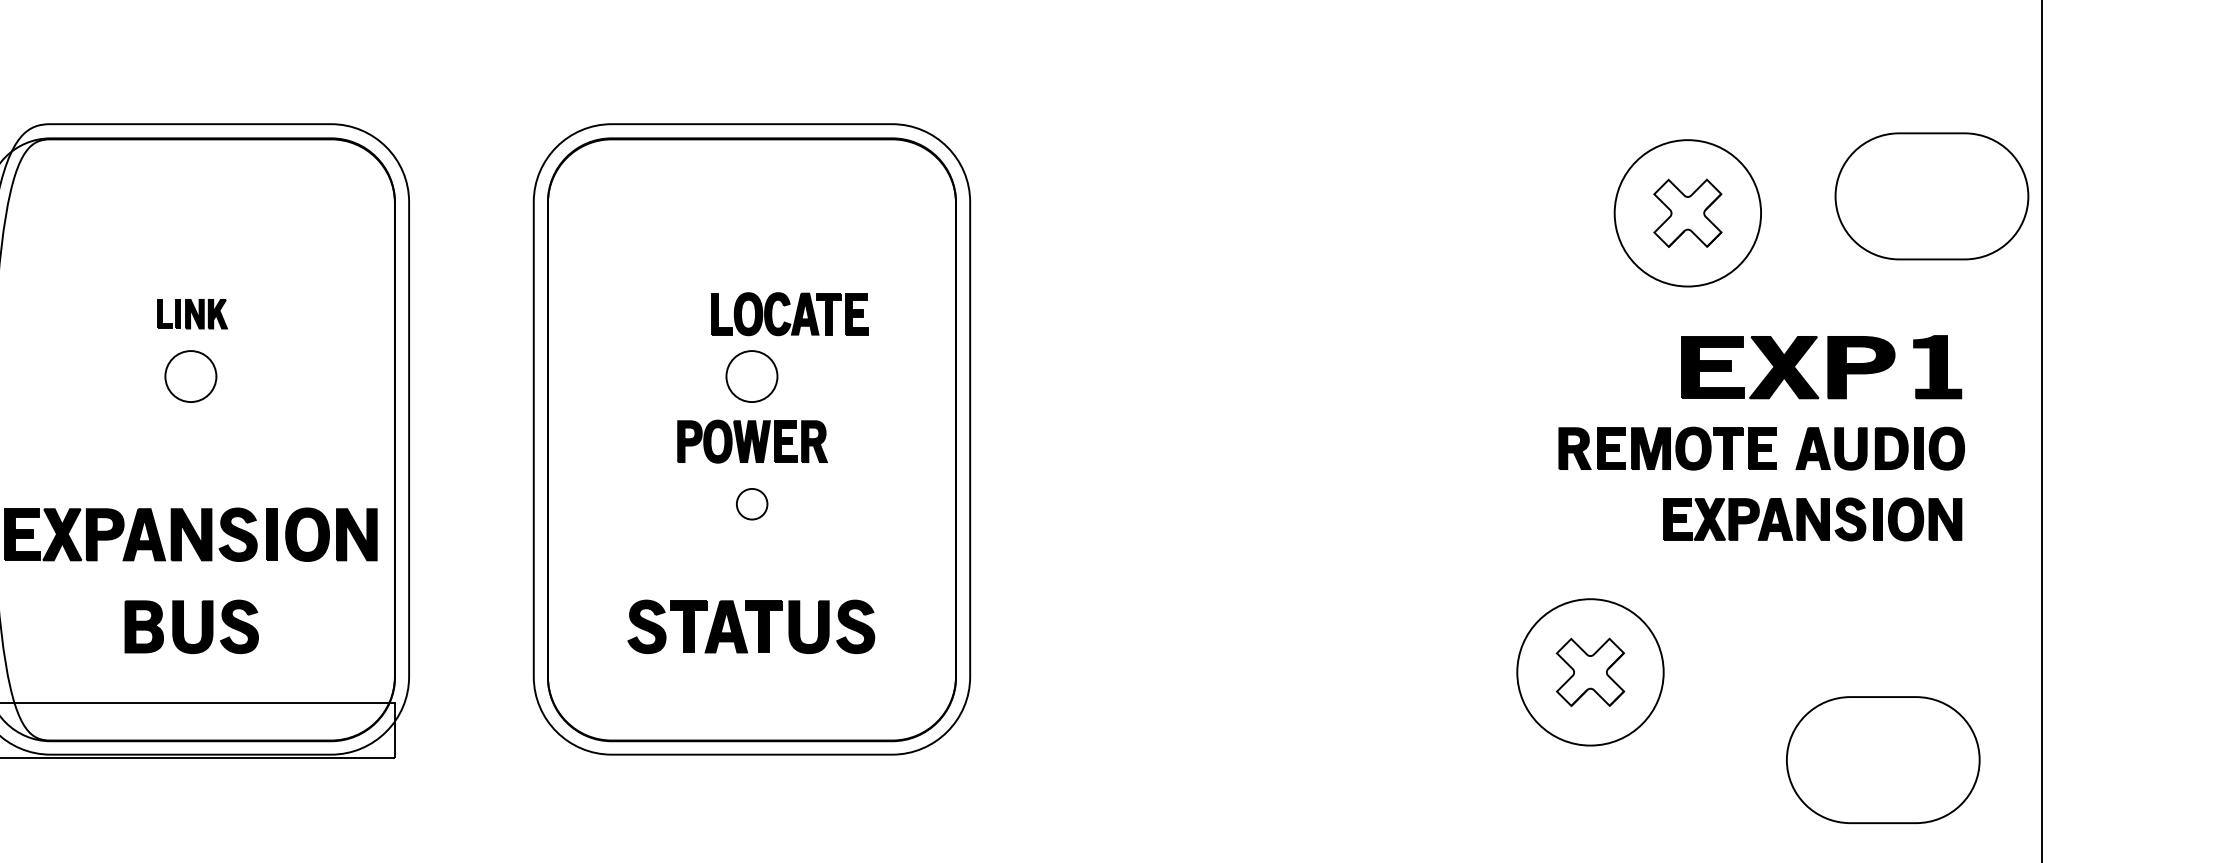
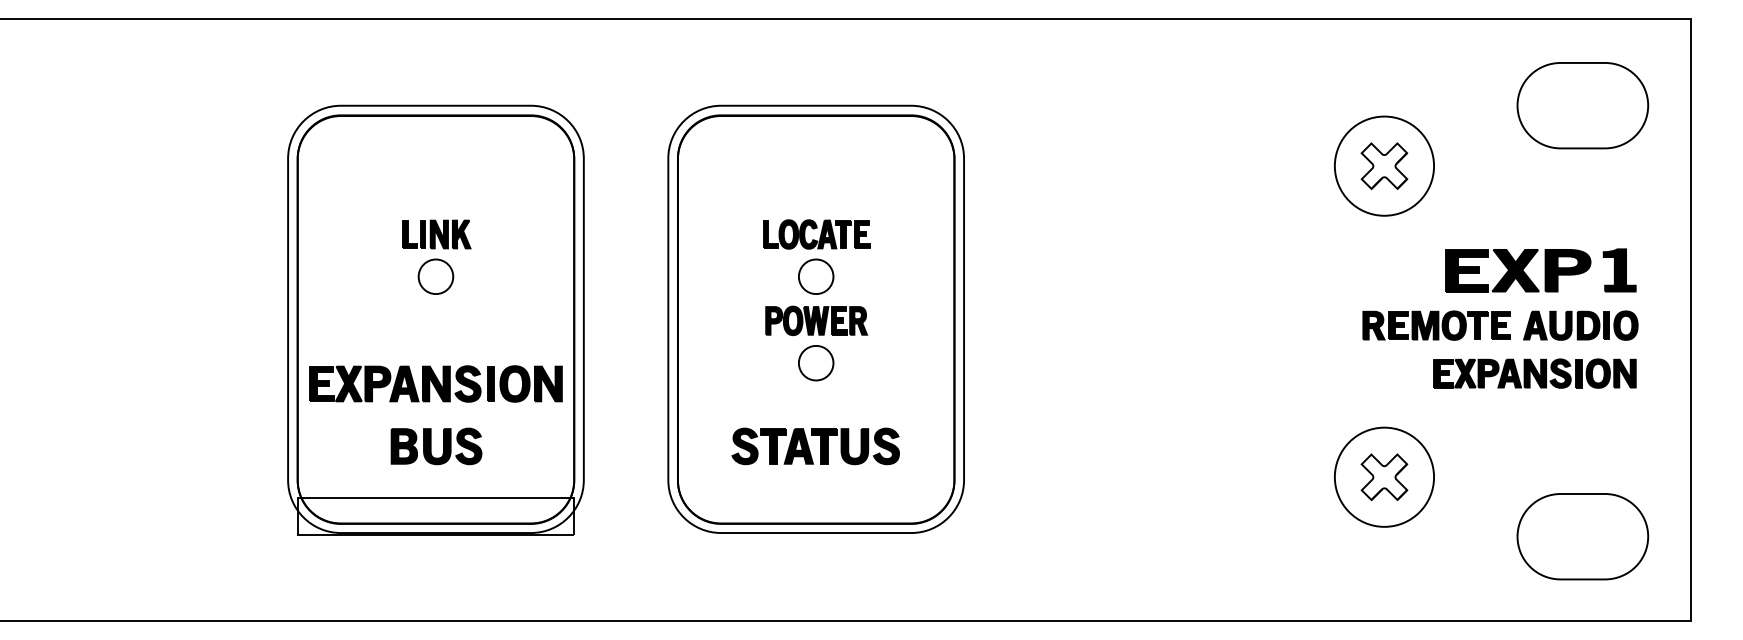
part: (1931, 196) -> (1582, 105), moved
part: (1687, 212) -> (1384, 165), moved
part: (191, 314) -> (436, 234), size x1.43
part: (789, 314) -> (816, 234), moved
part: (752, 504) -> (816, 363), size x1.67

